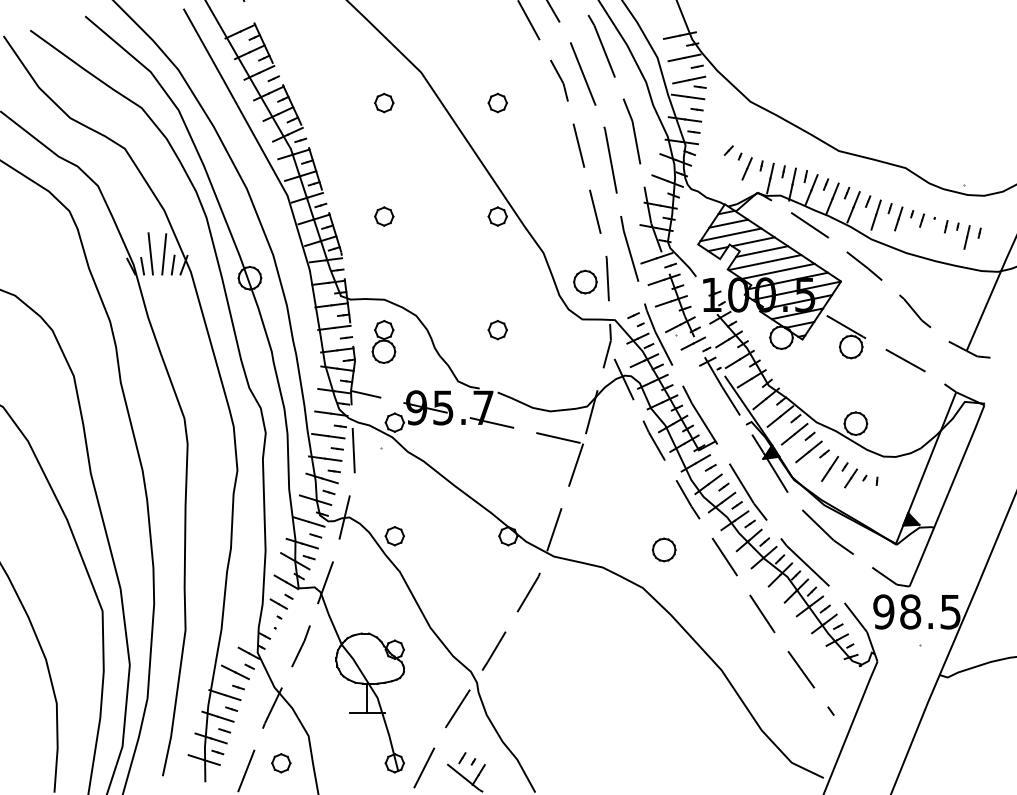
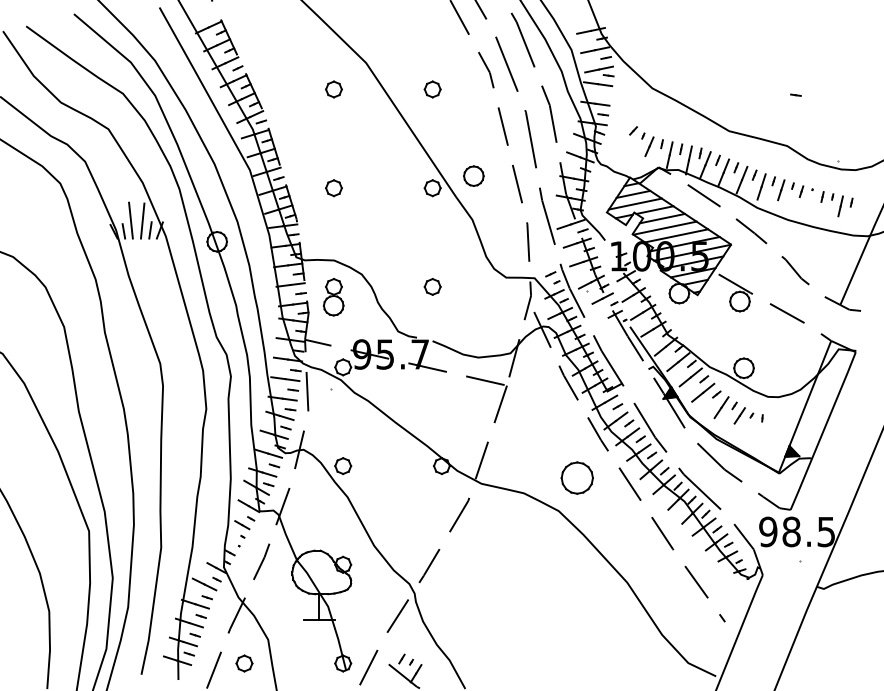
part: (696, 108) -> (795, 94), moved
part: (584, 281) -> (473, 175), moved
part: (664, 549) -> (577, 477), size x1.6

